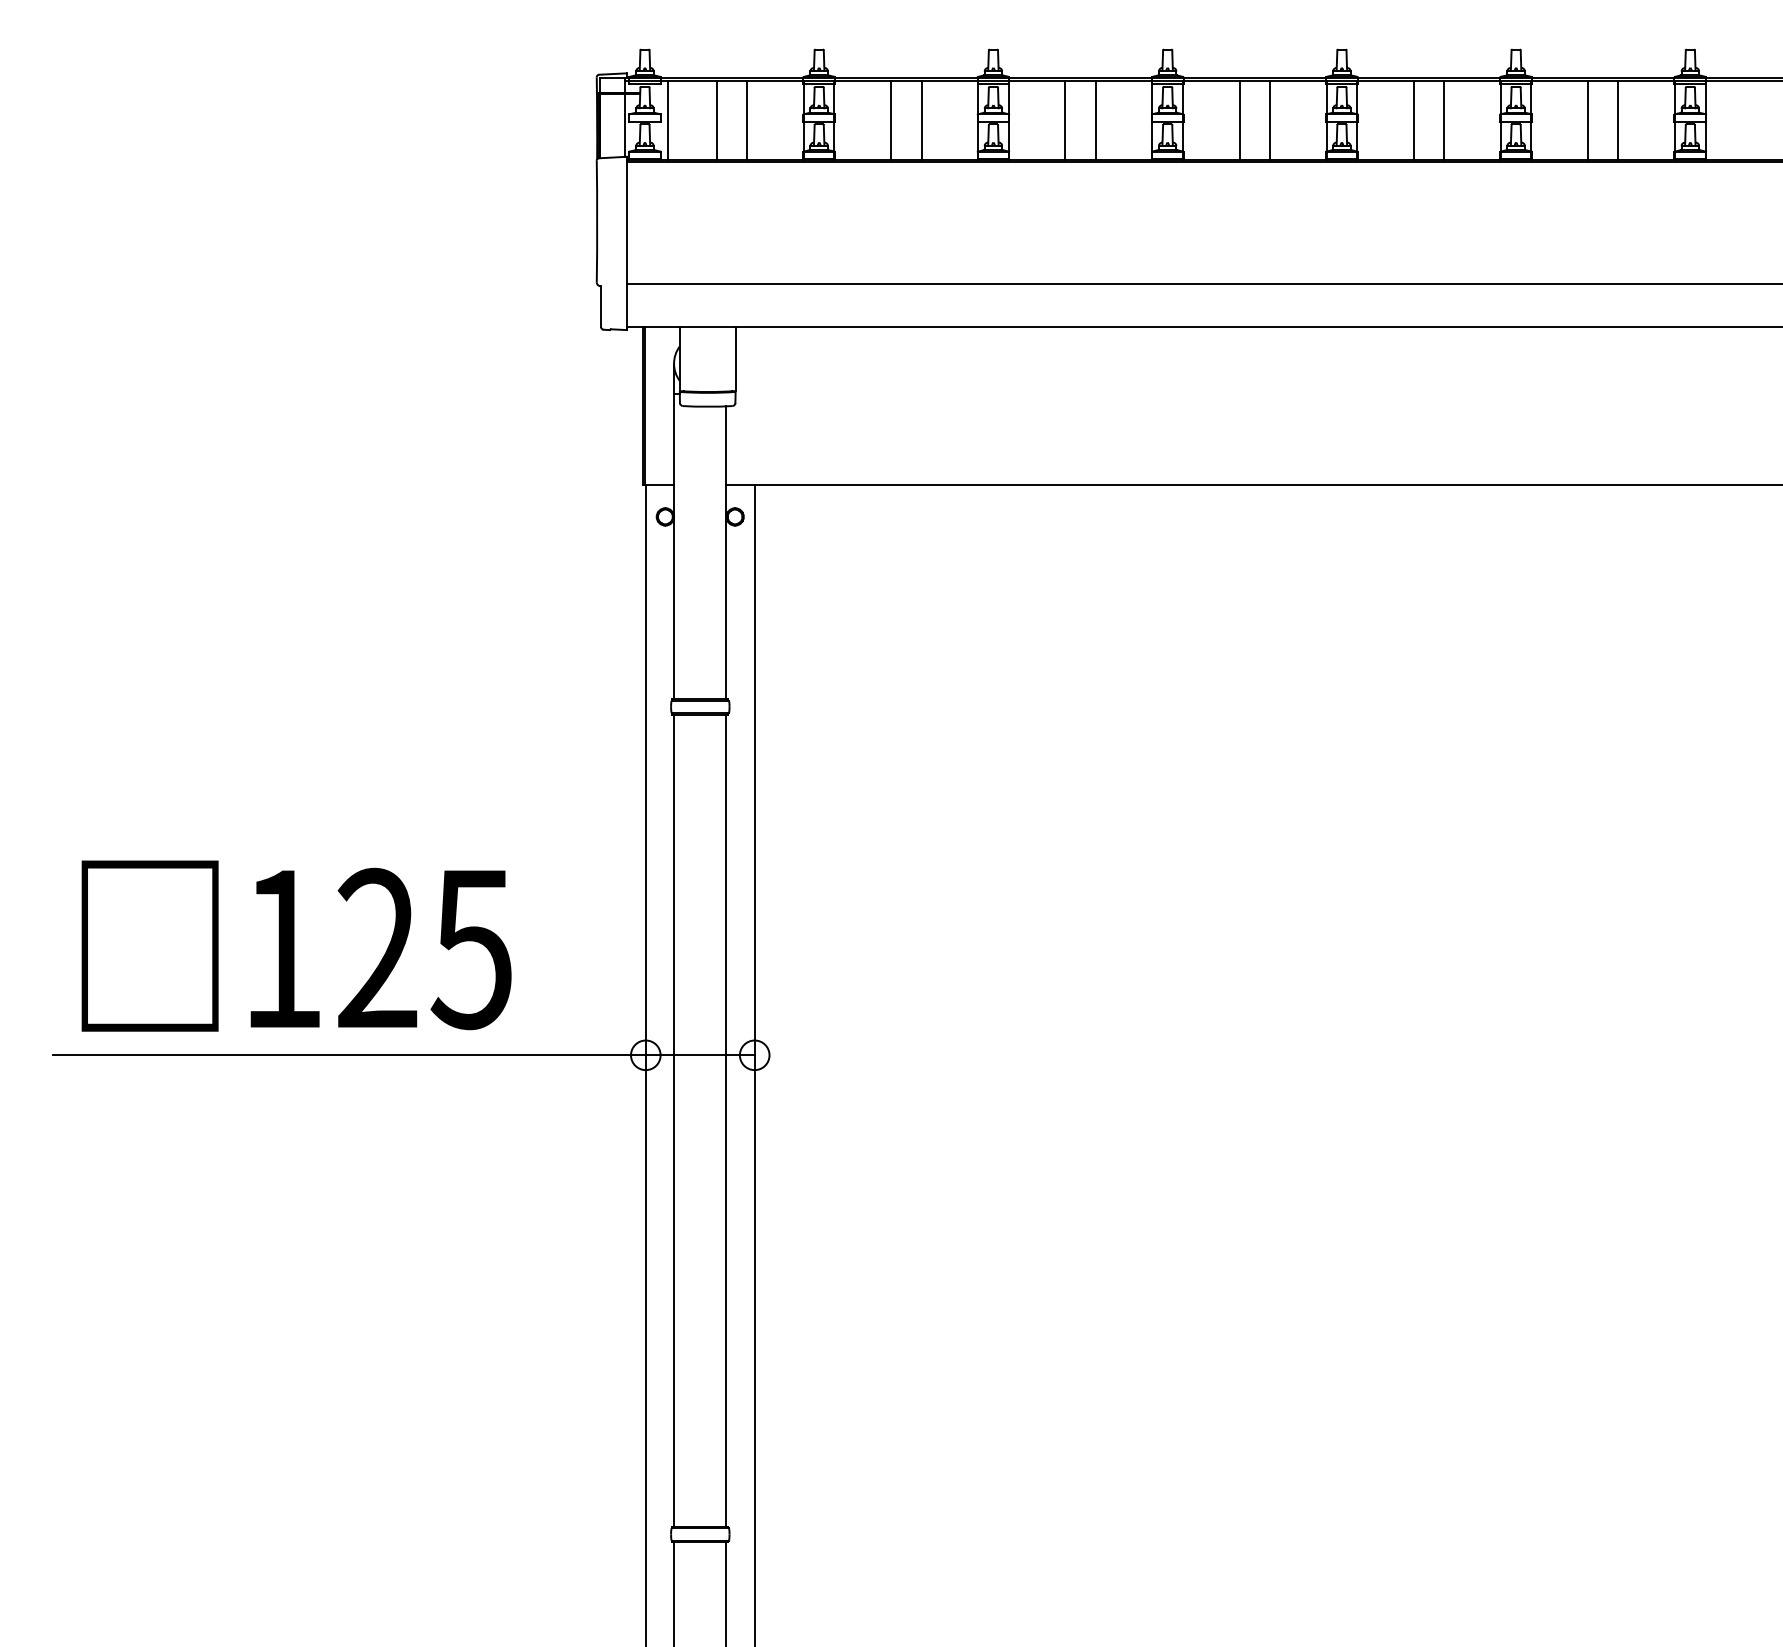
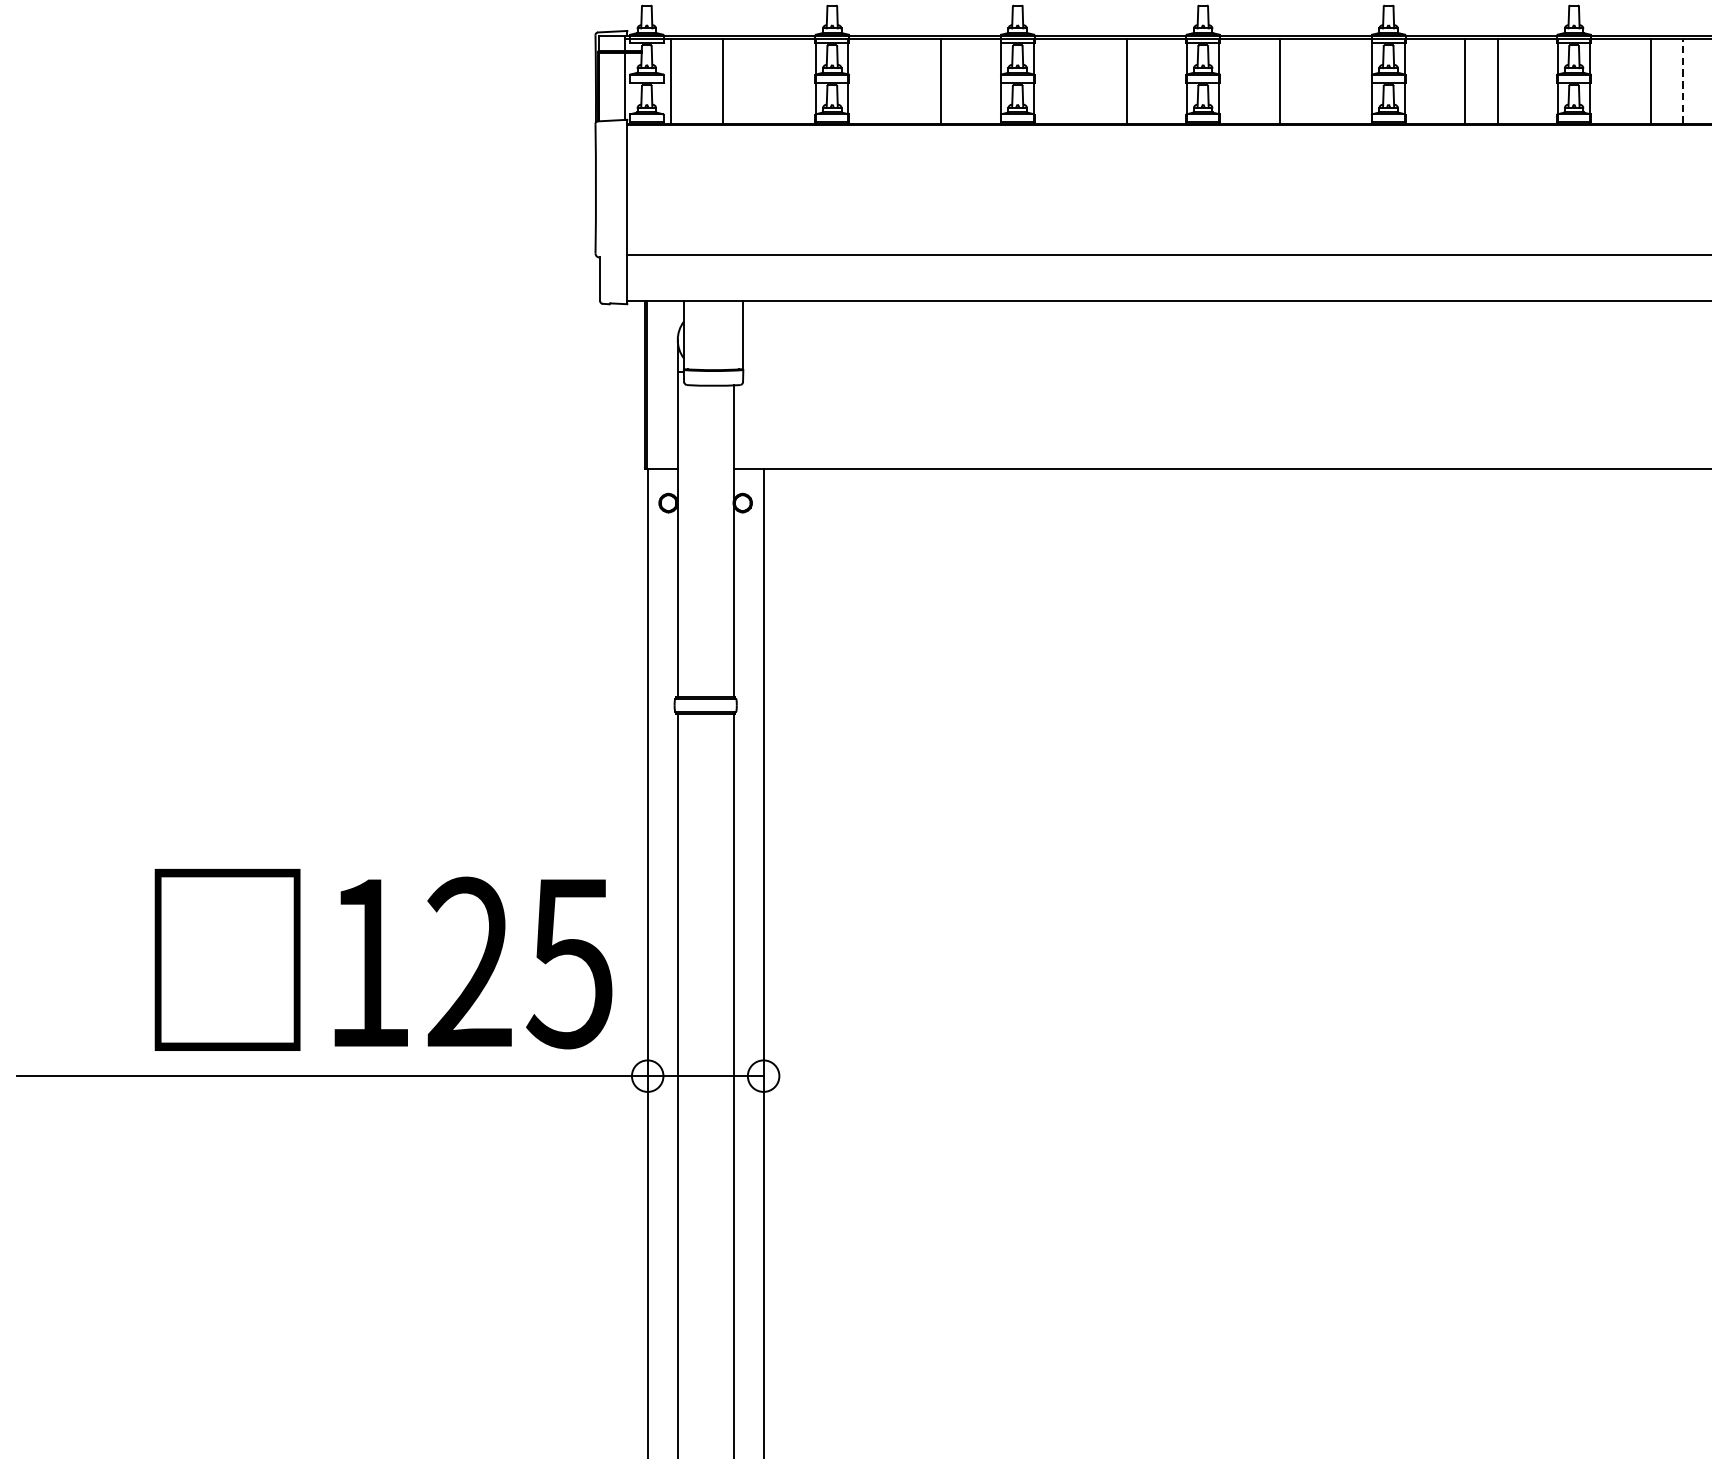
line: (747, 120) -> (755, 81), removed
line: (891, 120) -> (909, 81), removed
line: (1065, 120) -> (1094, 81), removed
line: (1270, 120) -> (1312, 81), removed
line: (1618, 120) -> (1683, 81), solid -> dashed
text: (296, 945) -> (383, 959), moved

